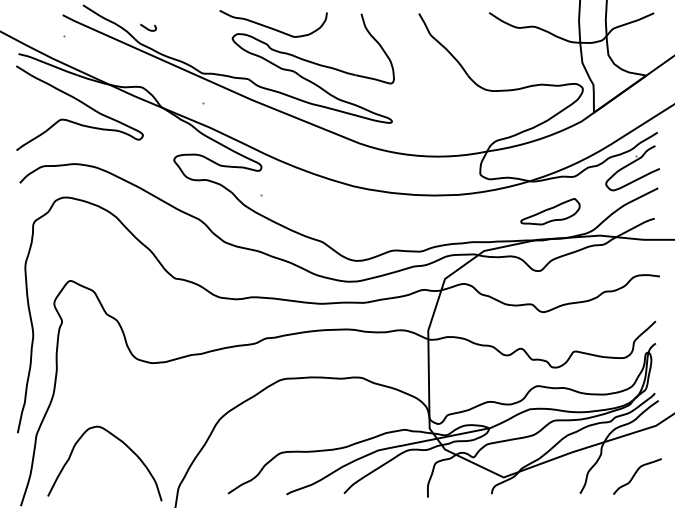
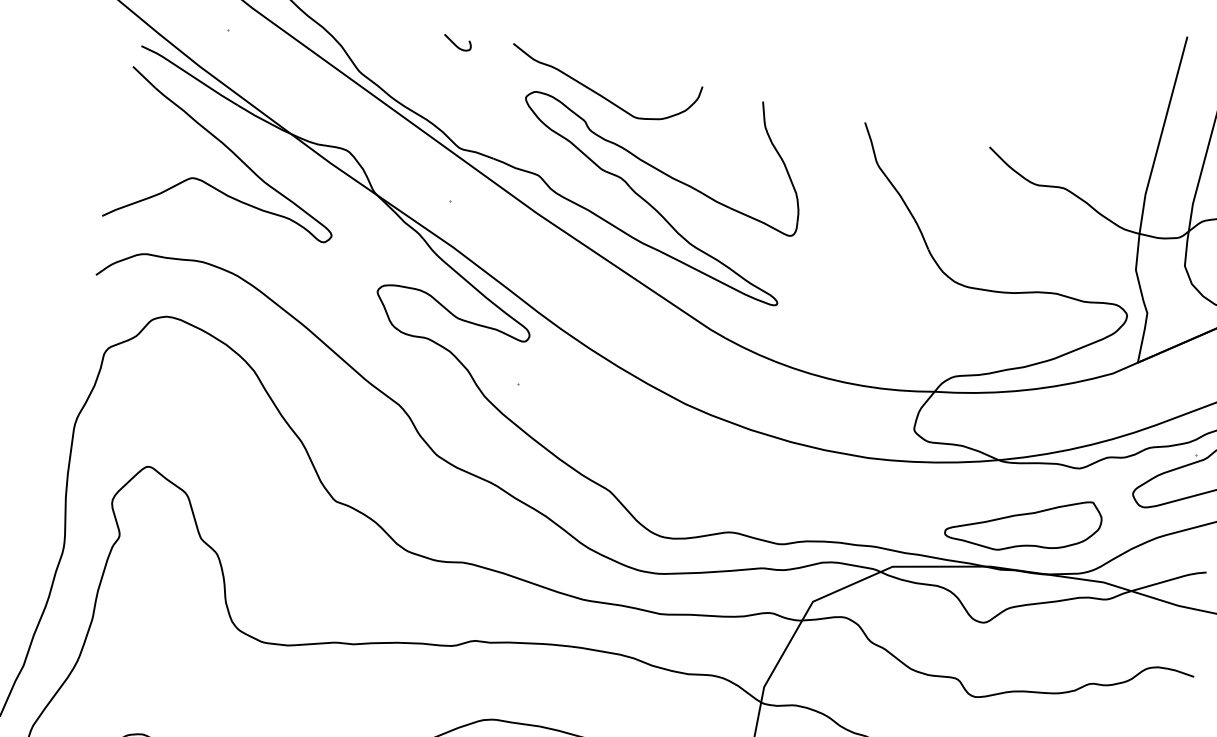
curve: (147, 27) -> (456, 42), moved
part: (550, 211) -> (1024, 521), size x1.43

